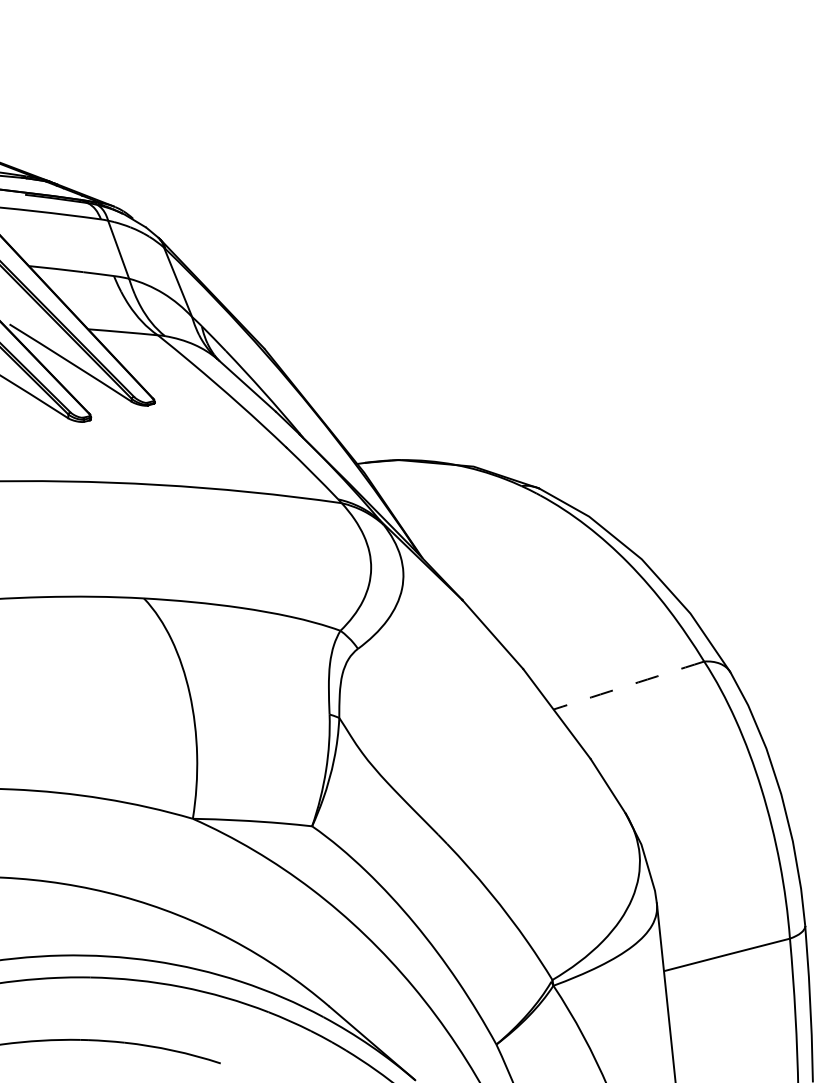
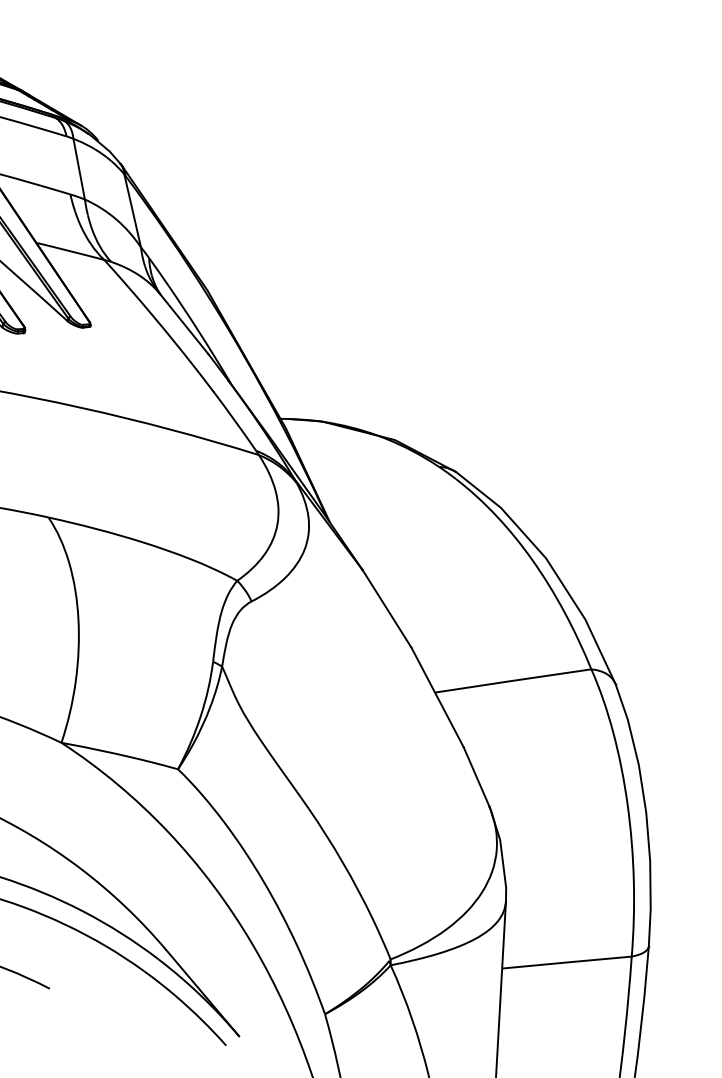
arc: (628, 685) -> (512, 680), dashed -> solid

